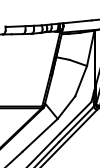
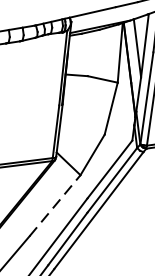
line: (40, 135) -> (55, 205), solid -> dashed

